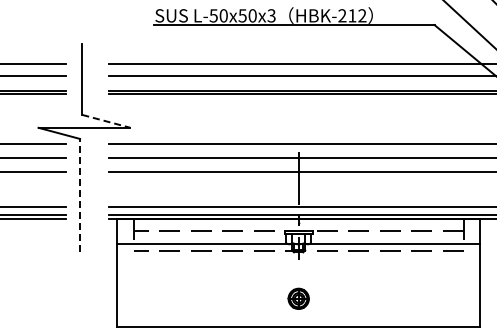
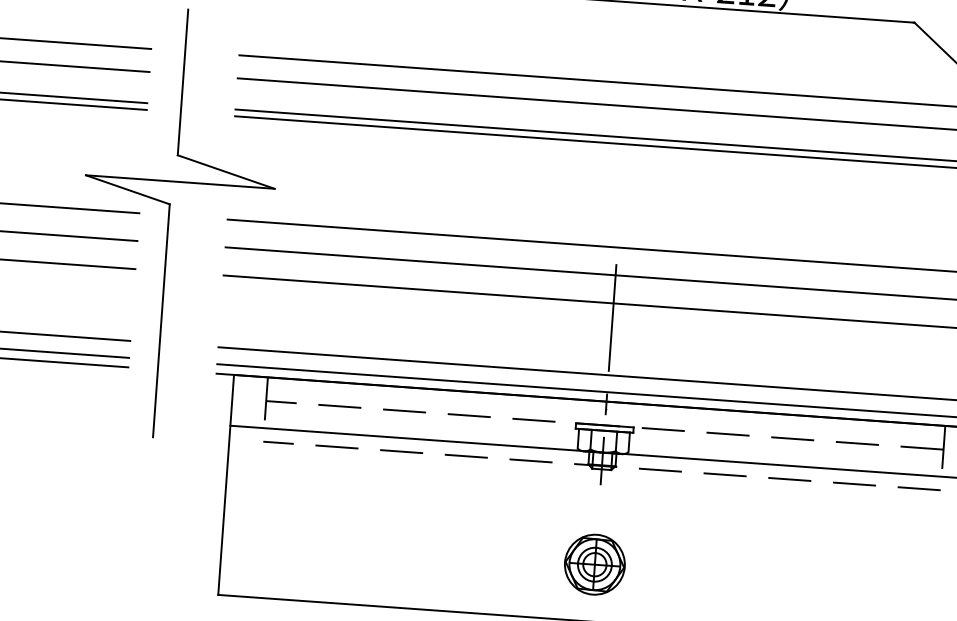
line: (106, 121) -> (226, 172), dashed -> solid
line: (80, 195) -> (162, 320), dashed -> solid
part: (298, 298) -> (594, 564), size x1.43

